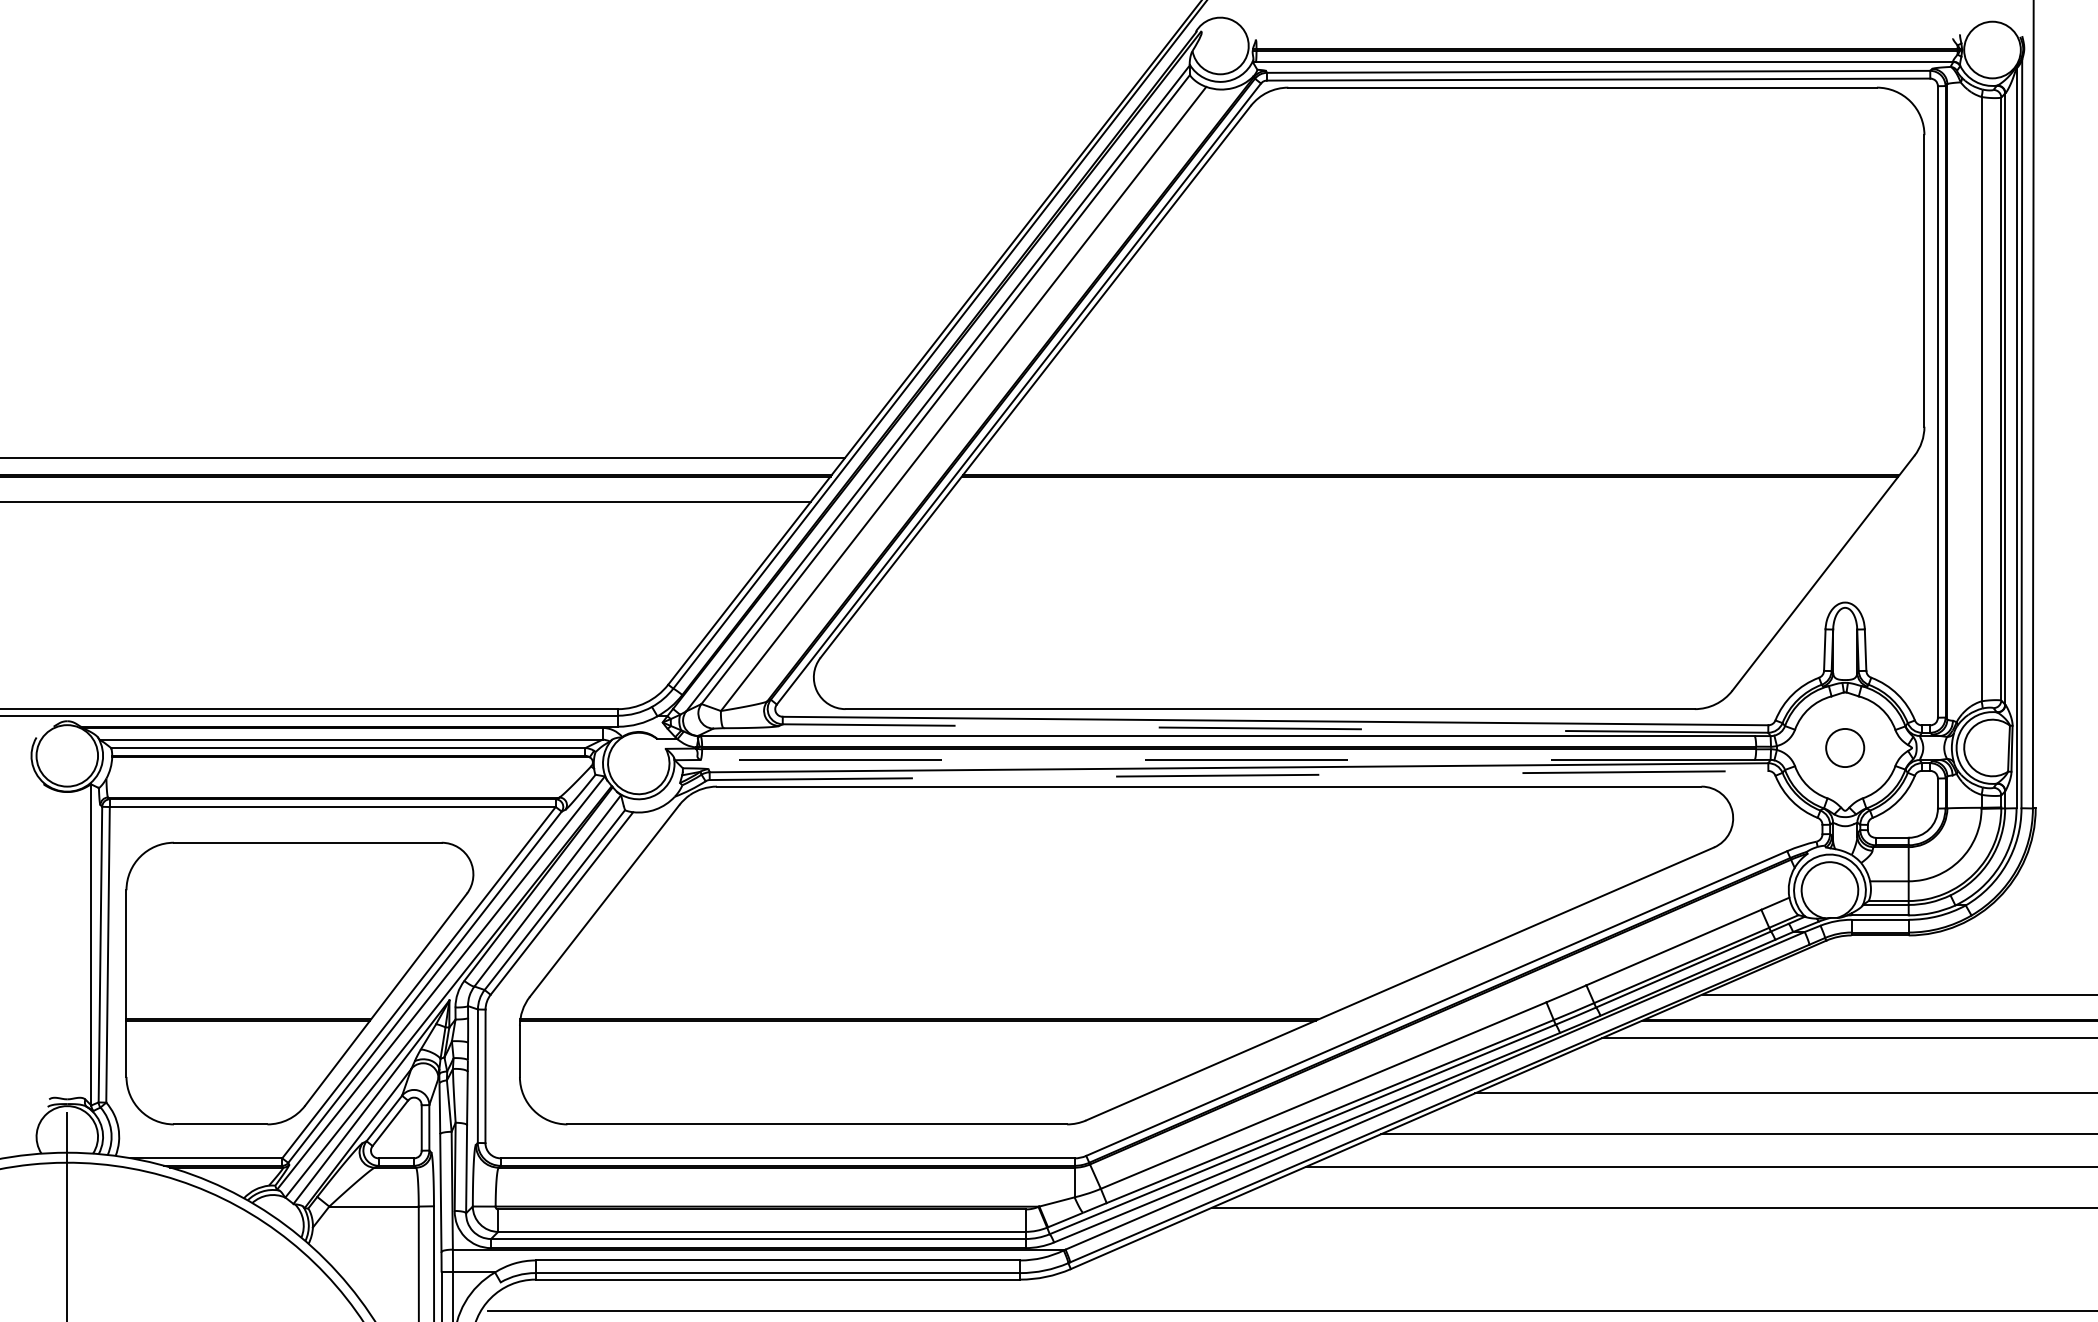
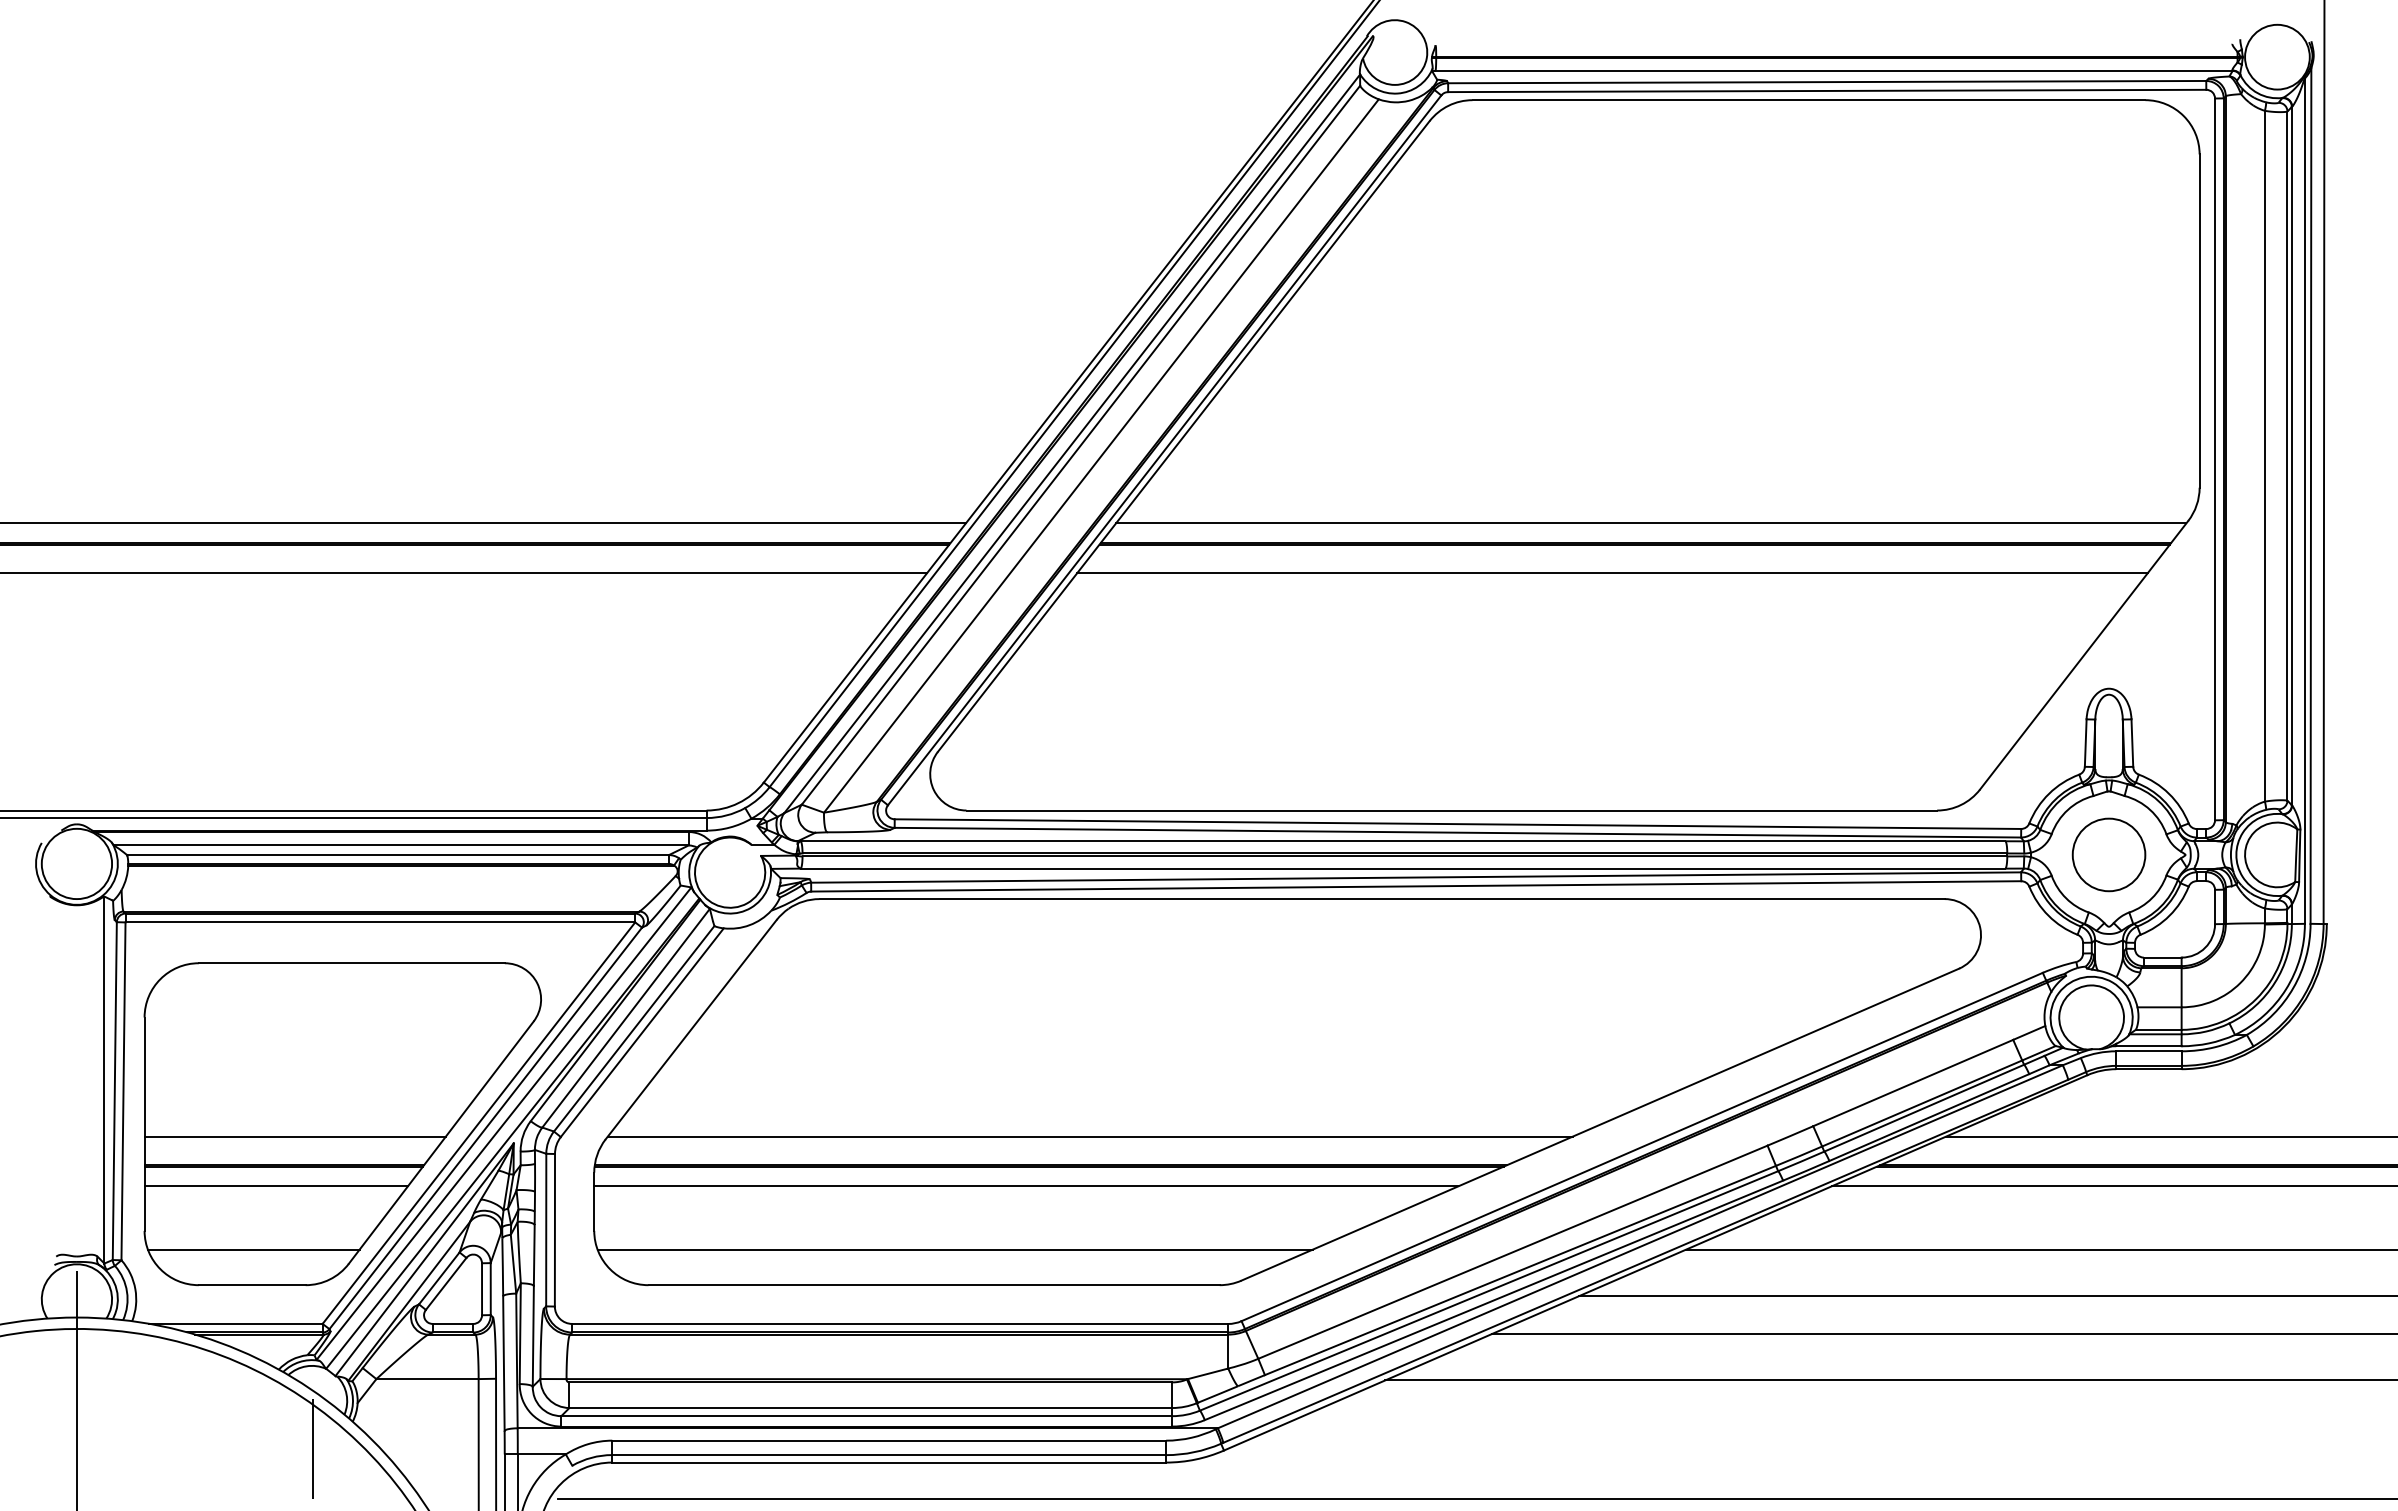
line: (1444, 458) -> (1650, 523), added
line: (1410, 501) -> (1612, 573), added
line: (1275, 728) -> (1457, 832), dashed -> solid
circle: (1844, 747) -> (2108, 854), size x1.67
line: (1227, 759) -> (1402, 868), dashed -> solid
line: (1239, 775) -> (1416, 886), dashed -> solid
line: (257, 994) -> (294, 1136), added
line: (953, 994) -> (1089, 1136), added
line: (241, 1038) -> (275, 1186), added
line: (898, 1038) -> (1026, 1186), added
line: (221, 1093) -> (253, 1249), added
line: (835, 1093) -> (954, 1249), added
line: (273, 1267) -> (312, 1448), added

